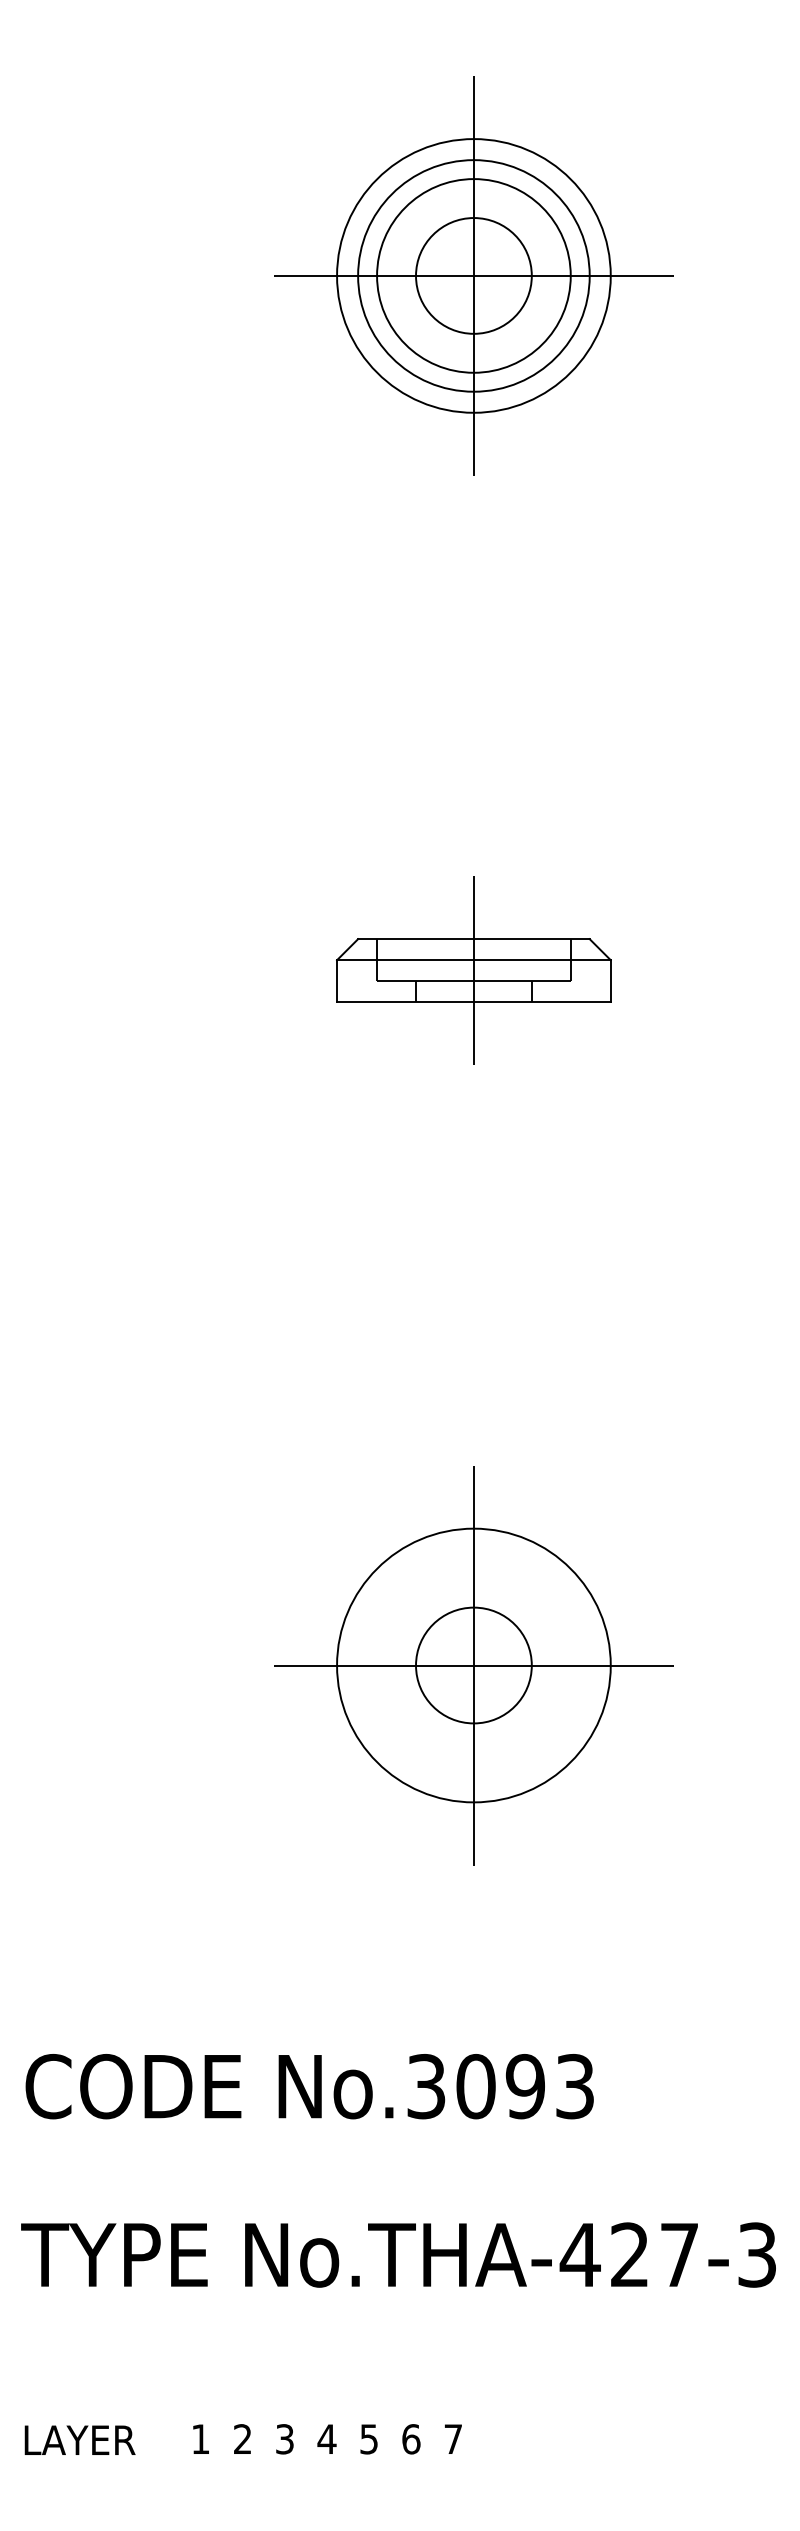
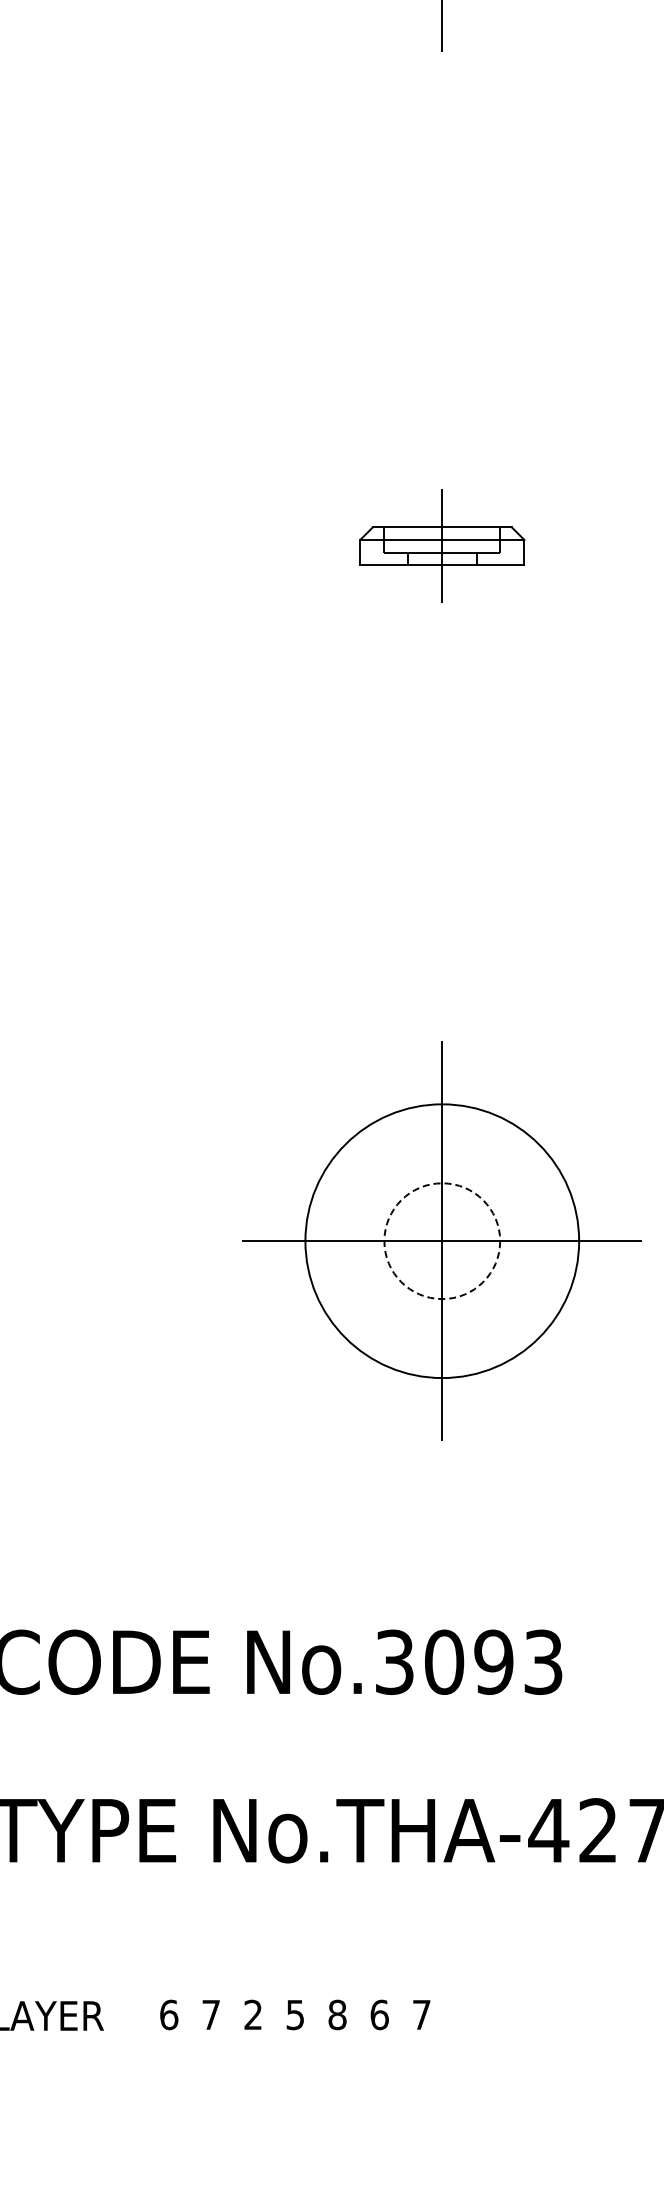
part: (473, 970) -> (441, 546), size x0.6
circle: (473, 1665) -> (441, 1241), solid -> dashed
text: (242, 2438) -> (210, 2014), 2 -> 7
text: (200, 2439) -> (168, 2015), 1 -> 6
text: (284, 2439) -> (252, 2015), 3 -> 2
text: (326, 2439) -> (294, 2015), 4 -> 5
text: (369, 2439) -> (337, 2015), 5 -> 8

